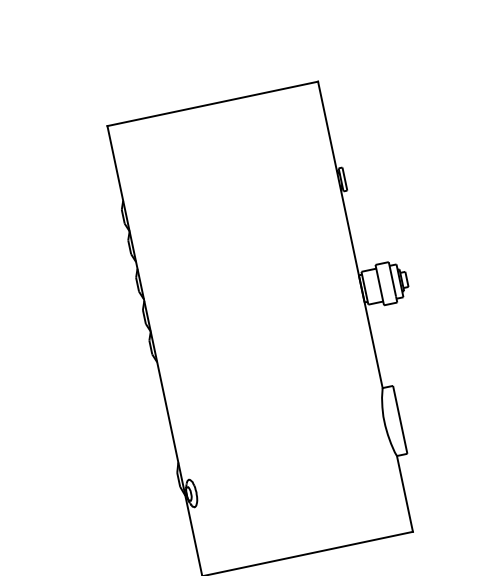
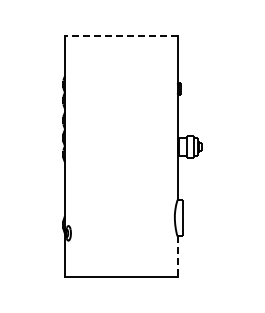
line: (211, 104) -> (120, 36), solid -> dashed
line: (405, 495) -> (177, 257), solid -> dashed

